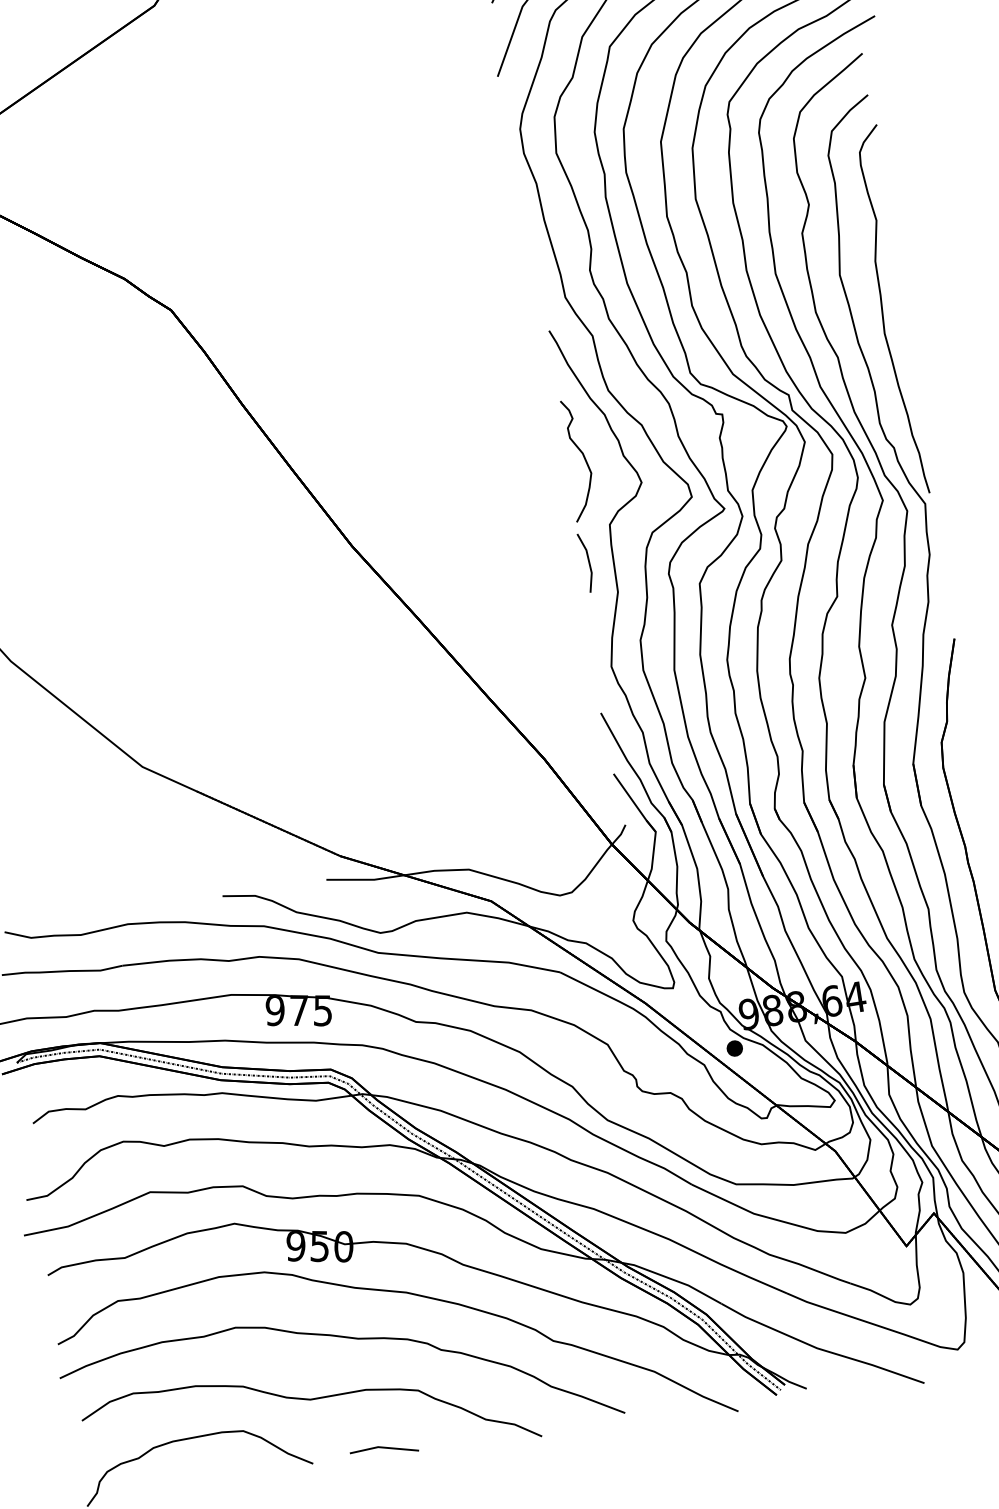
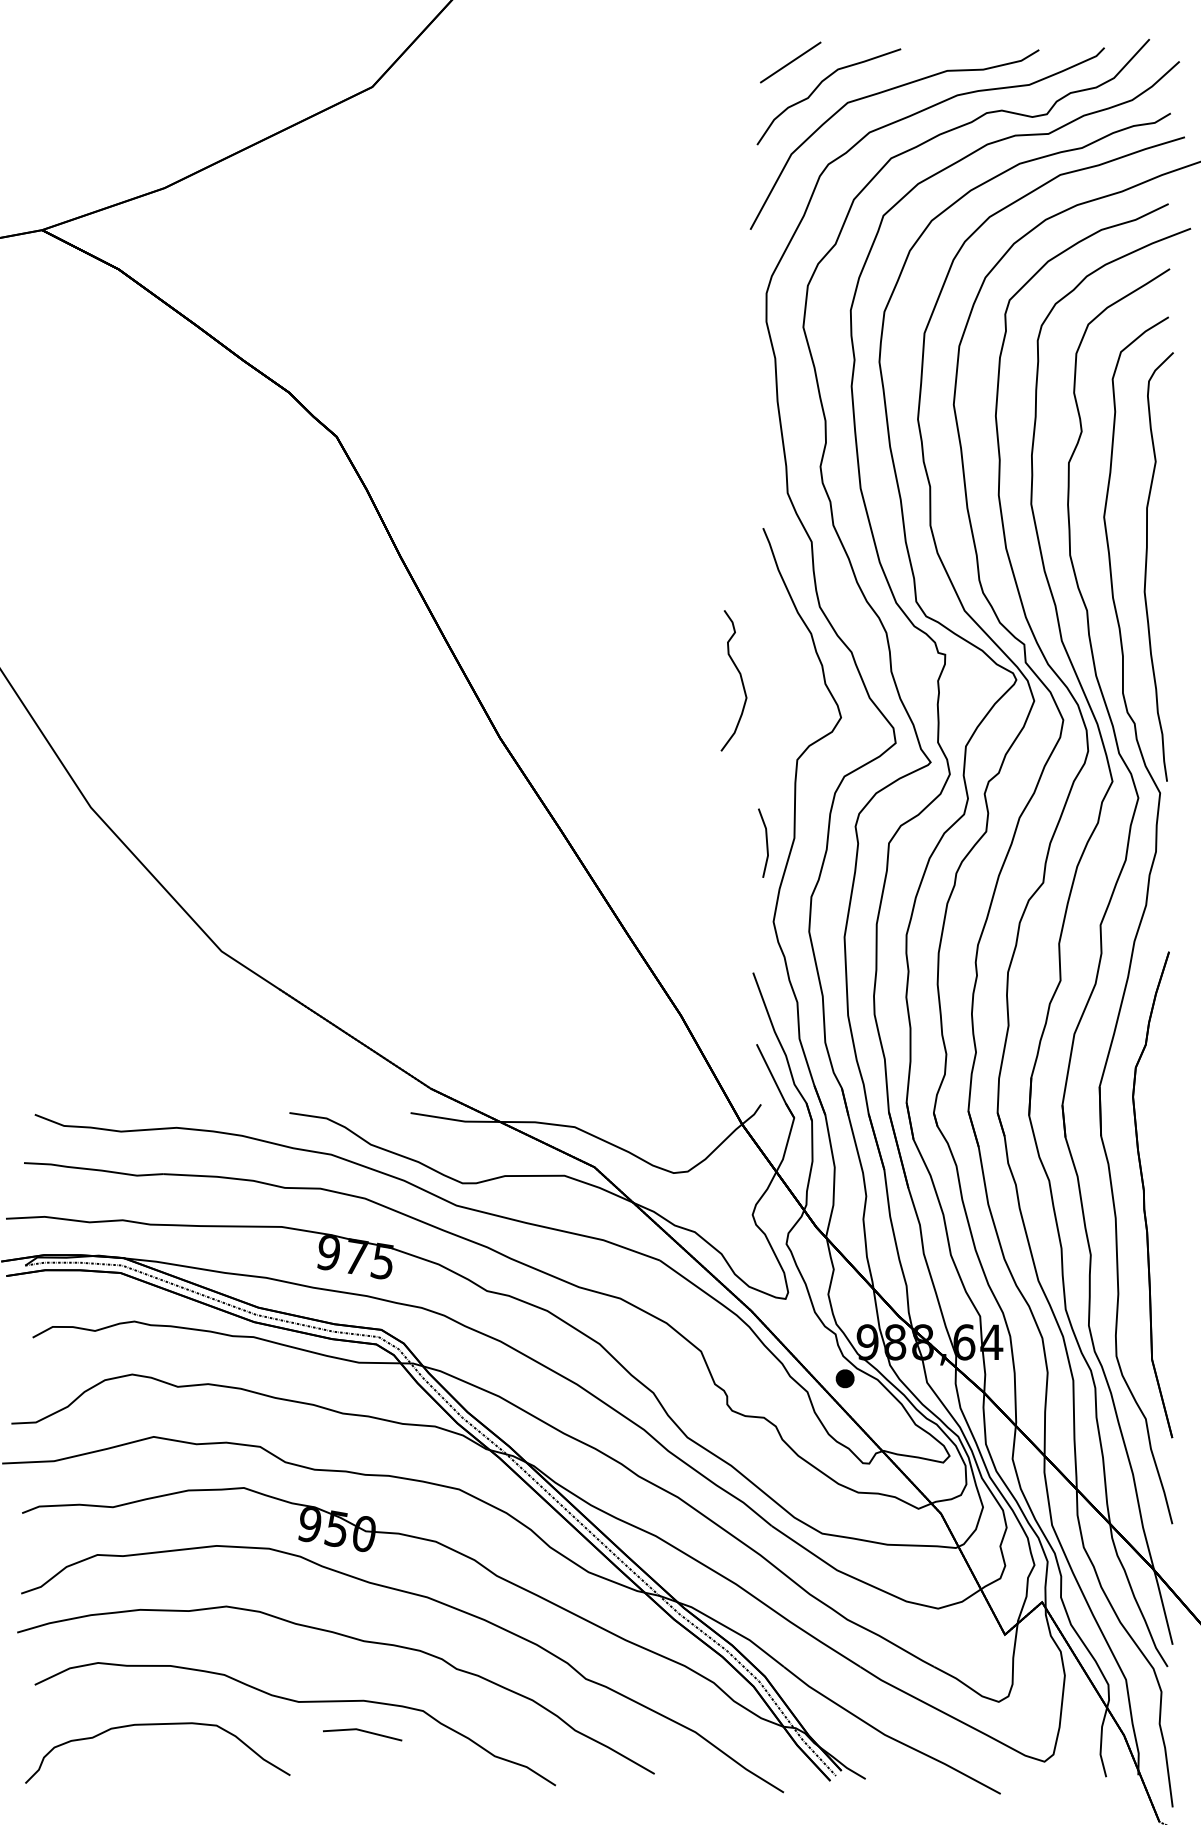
curve: (583, 458) -> (740, 679), moved
line: (588, 561) -> (766, 842), moved
line: (385, 1448) -> (364, 1732), moved

